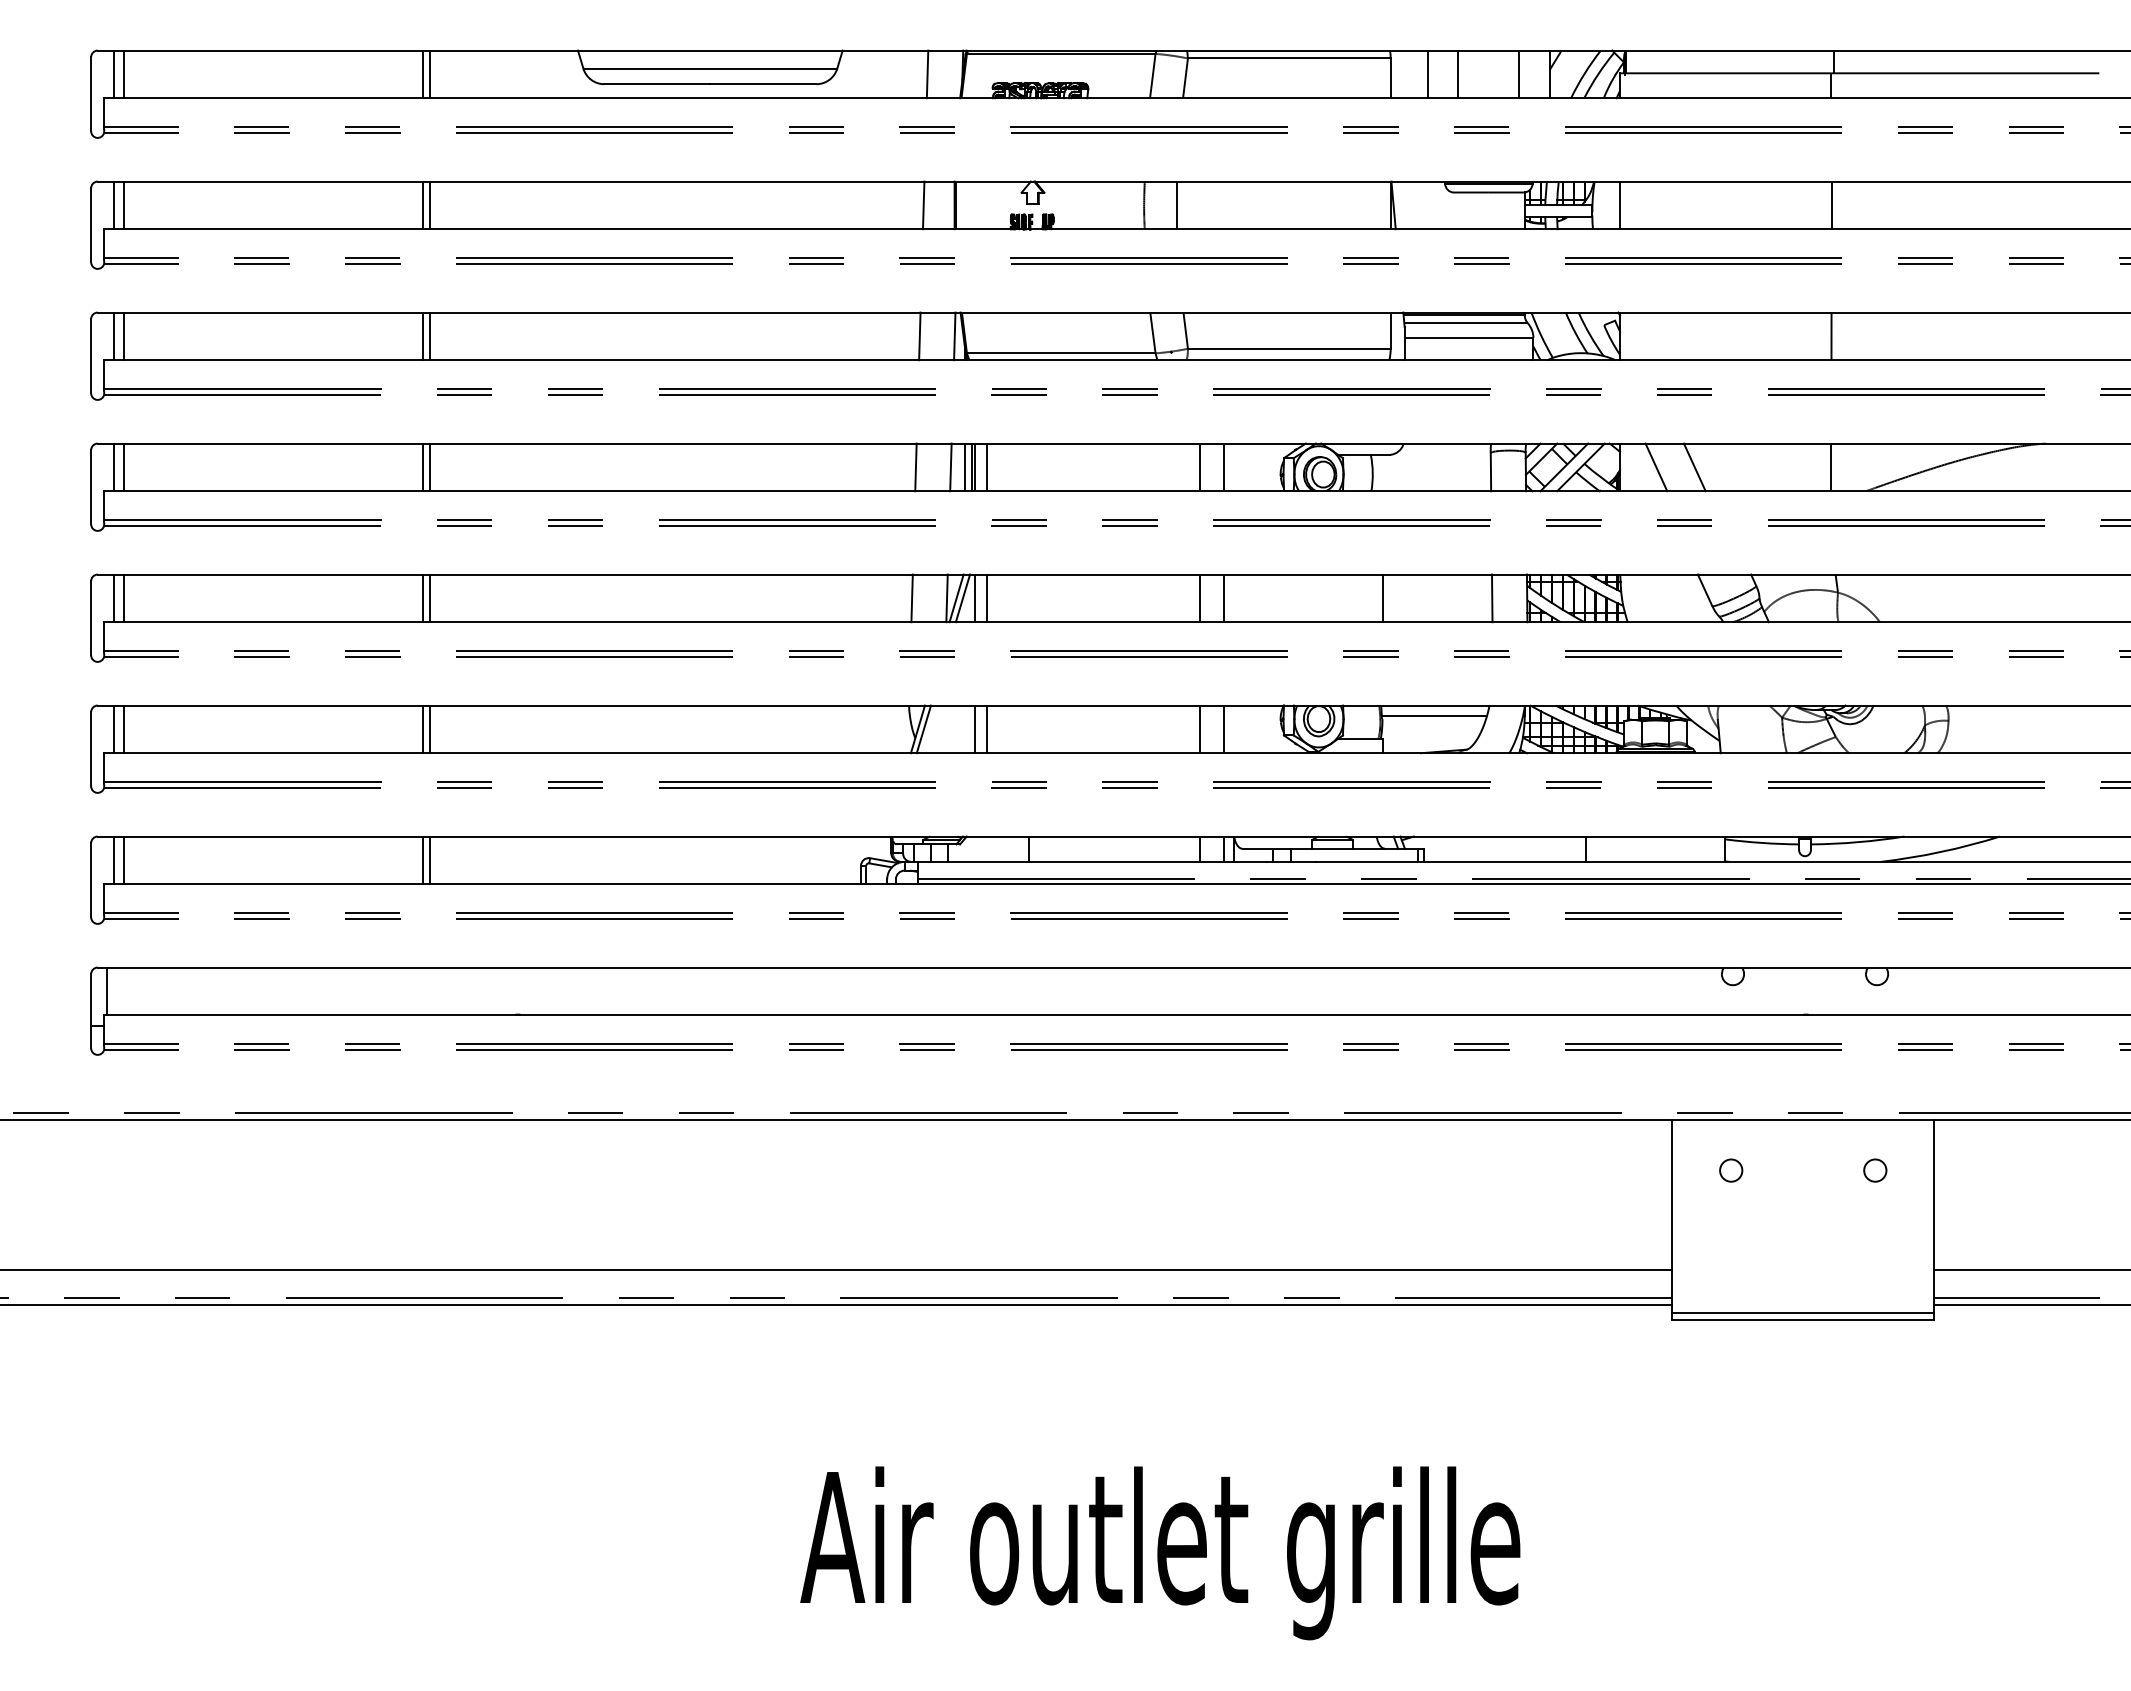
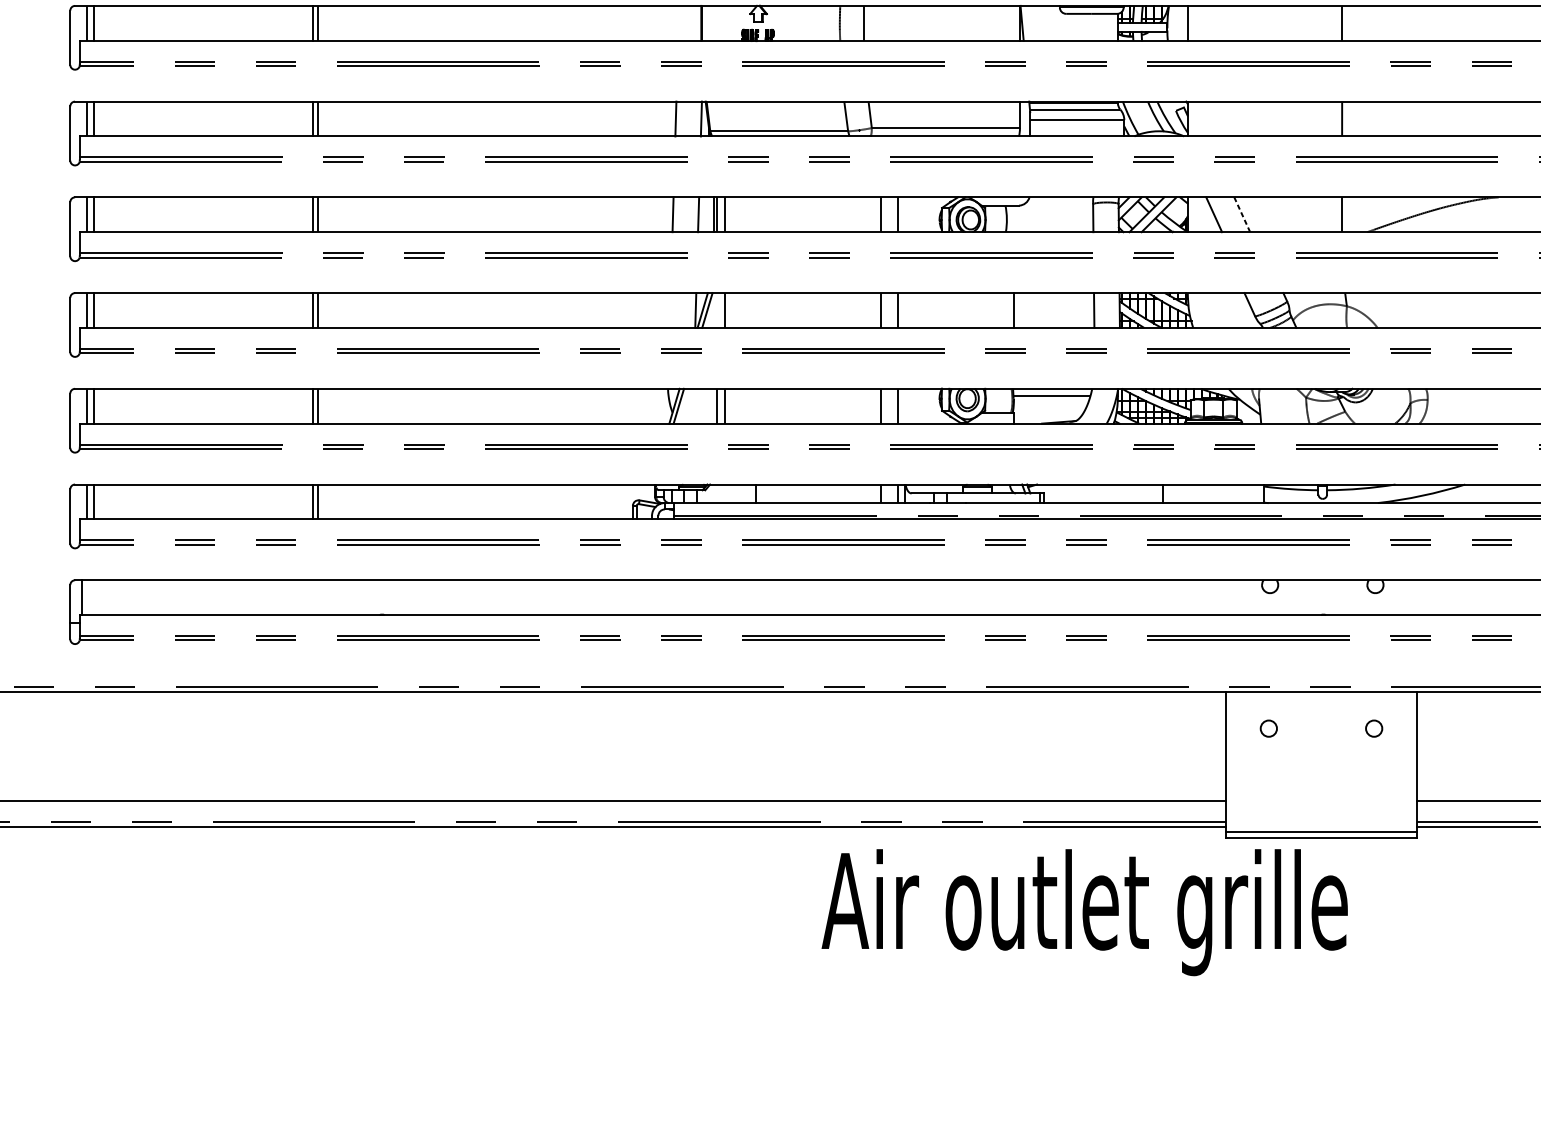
line: (923, 205) -> (678, 23), removed
line: (1694, 466) -> (1242, 214), solid -> dashed
line: (965, 467) -> (709, 214), removed
line: (911, 598) -> (669, 310), removed
line: (975, 598) -> (716, 310), removed
text: (1160, 1553) -> (1084, 912), moved

